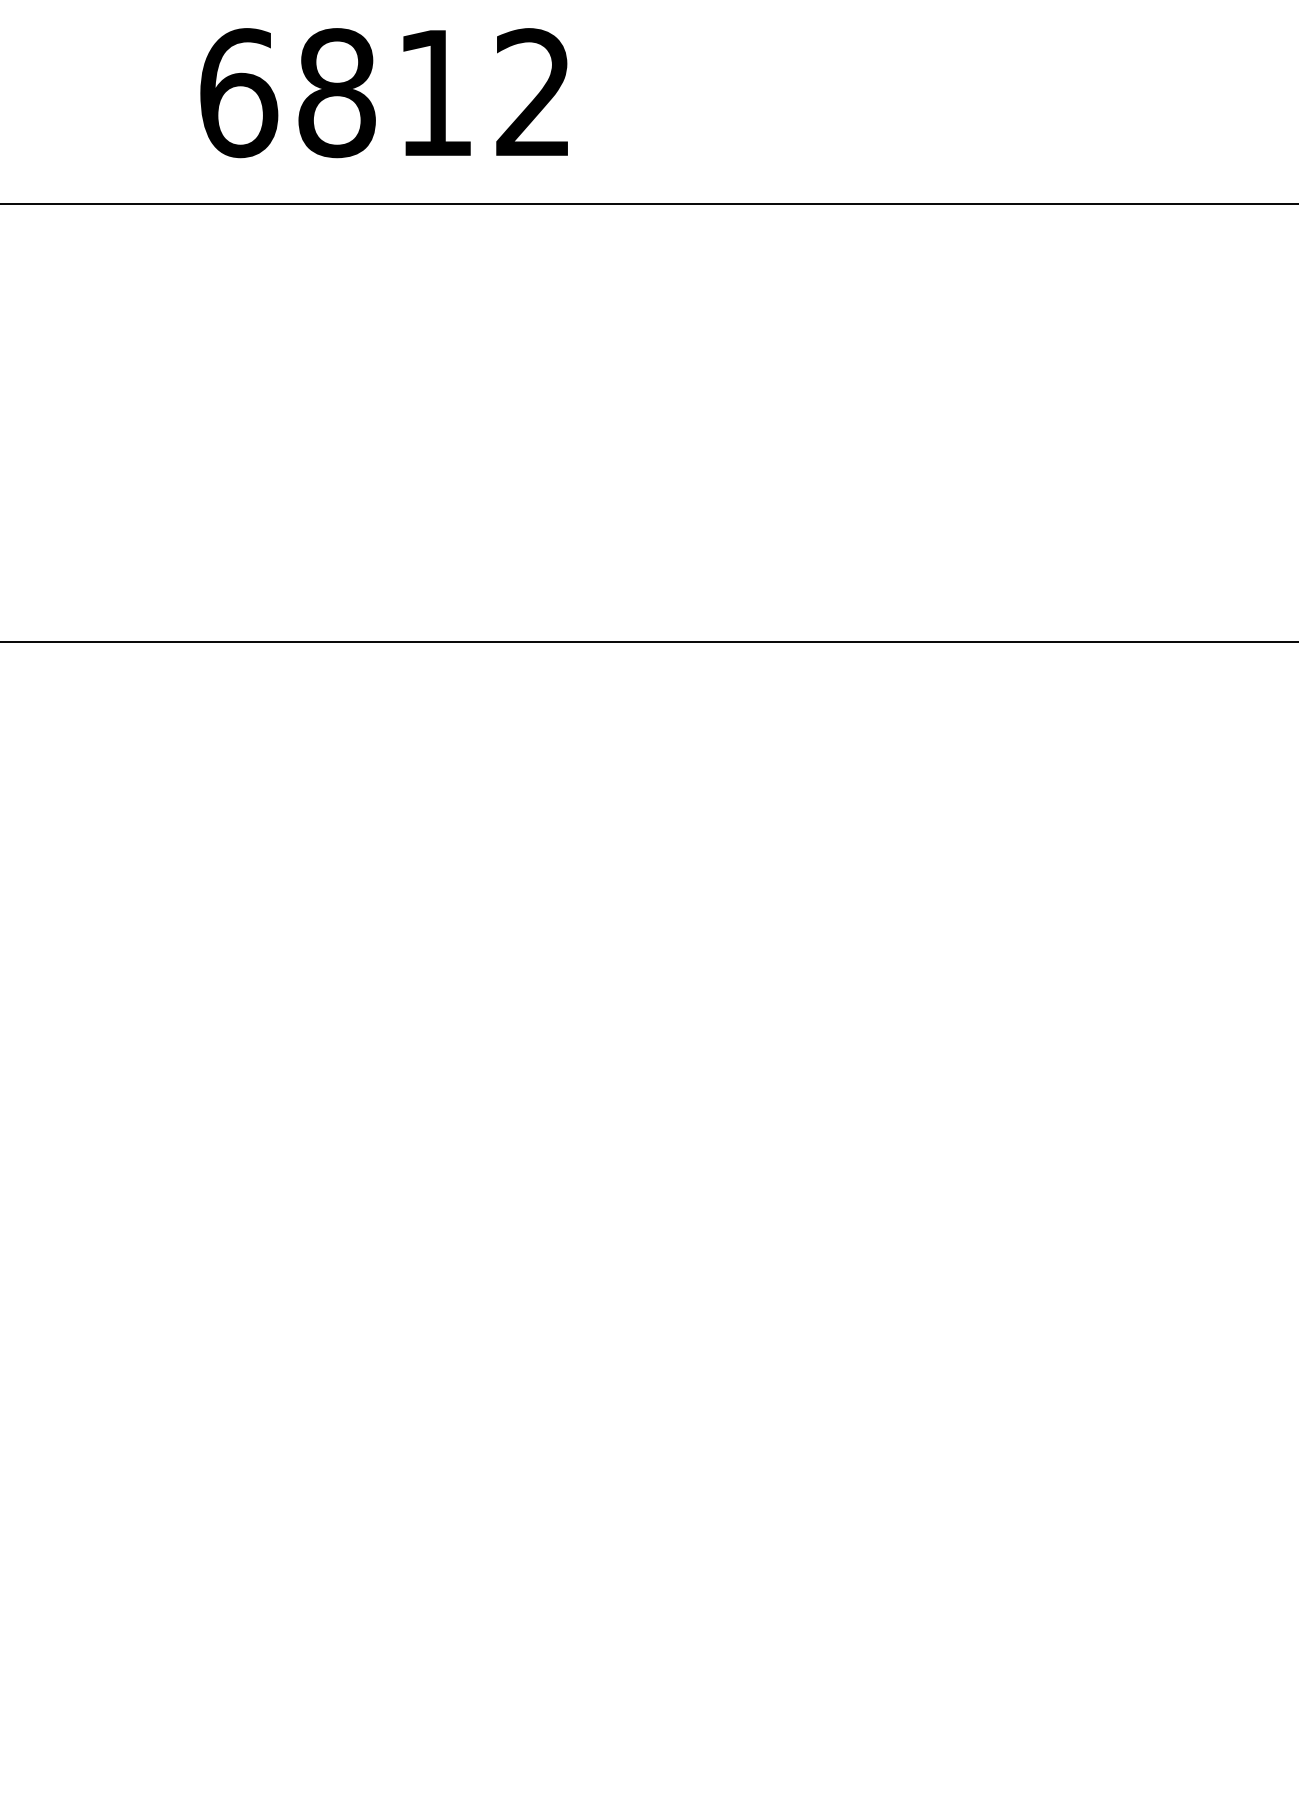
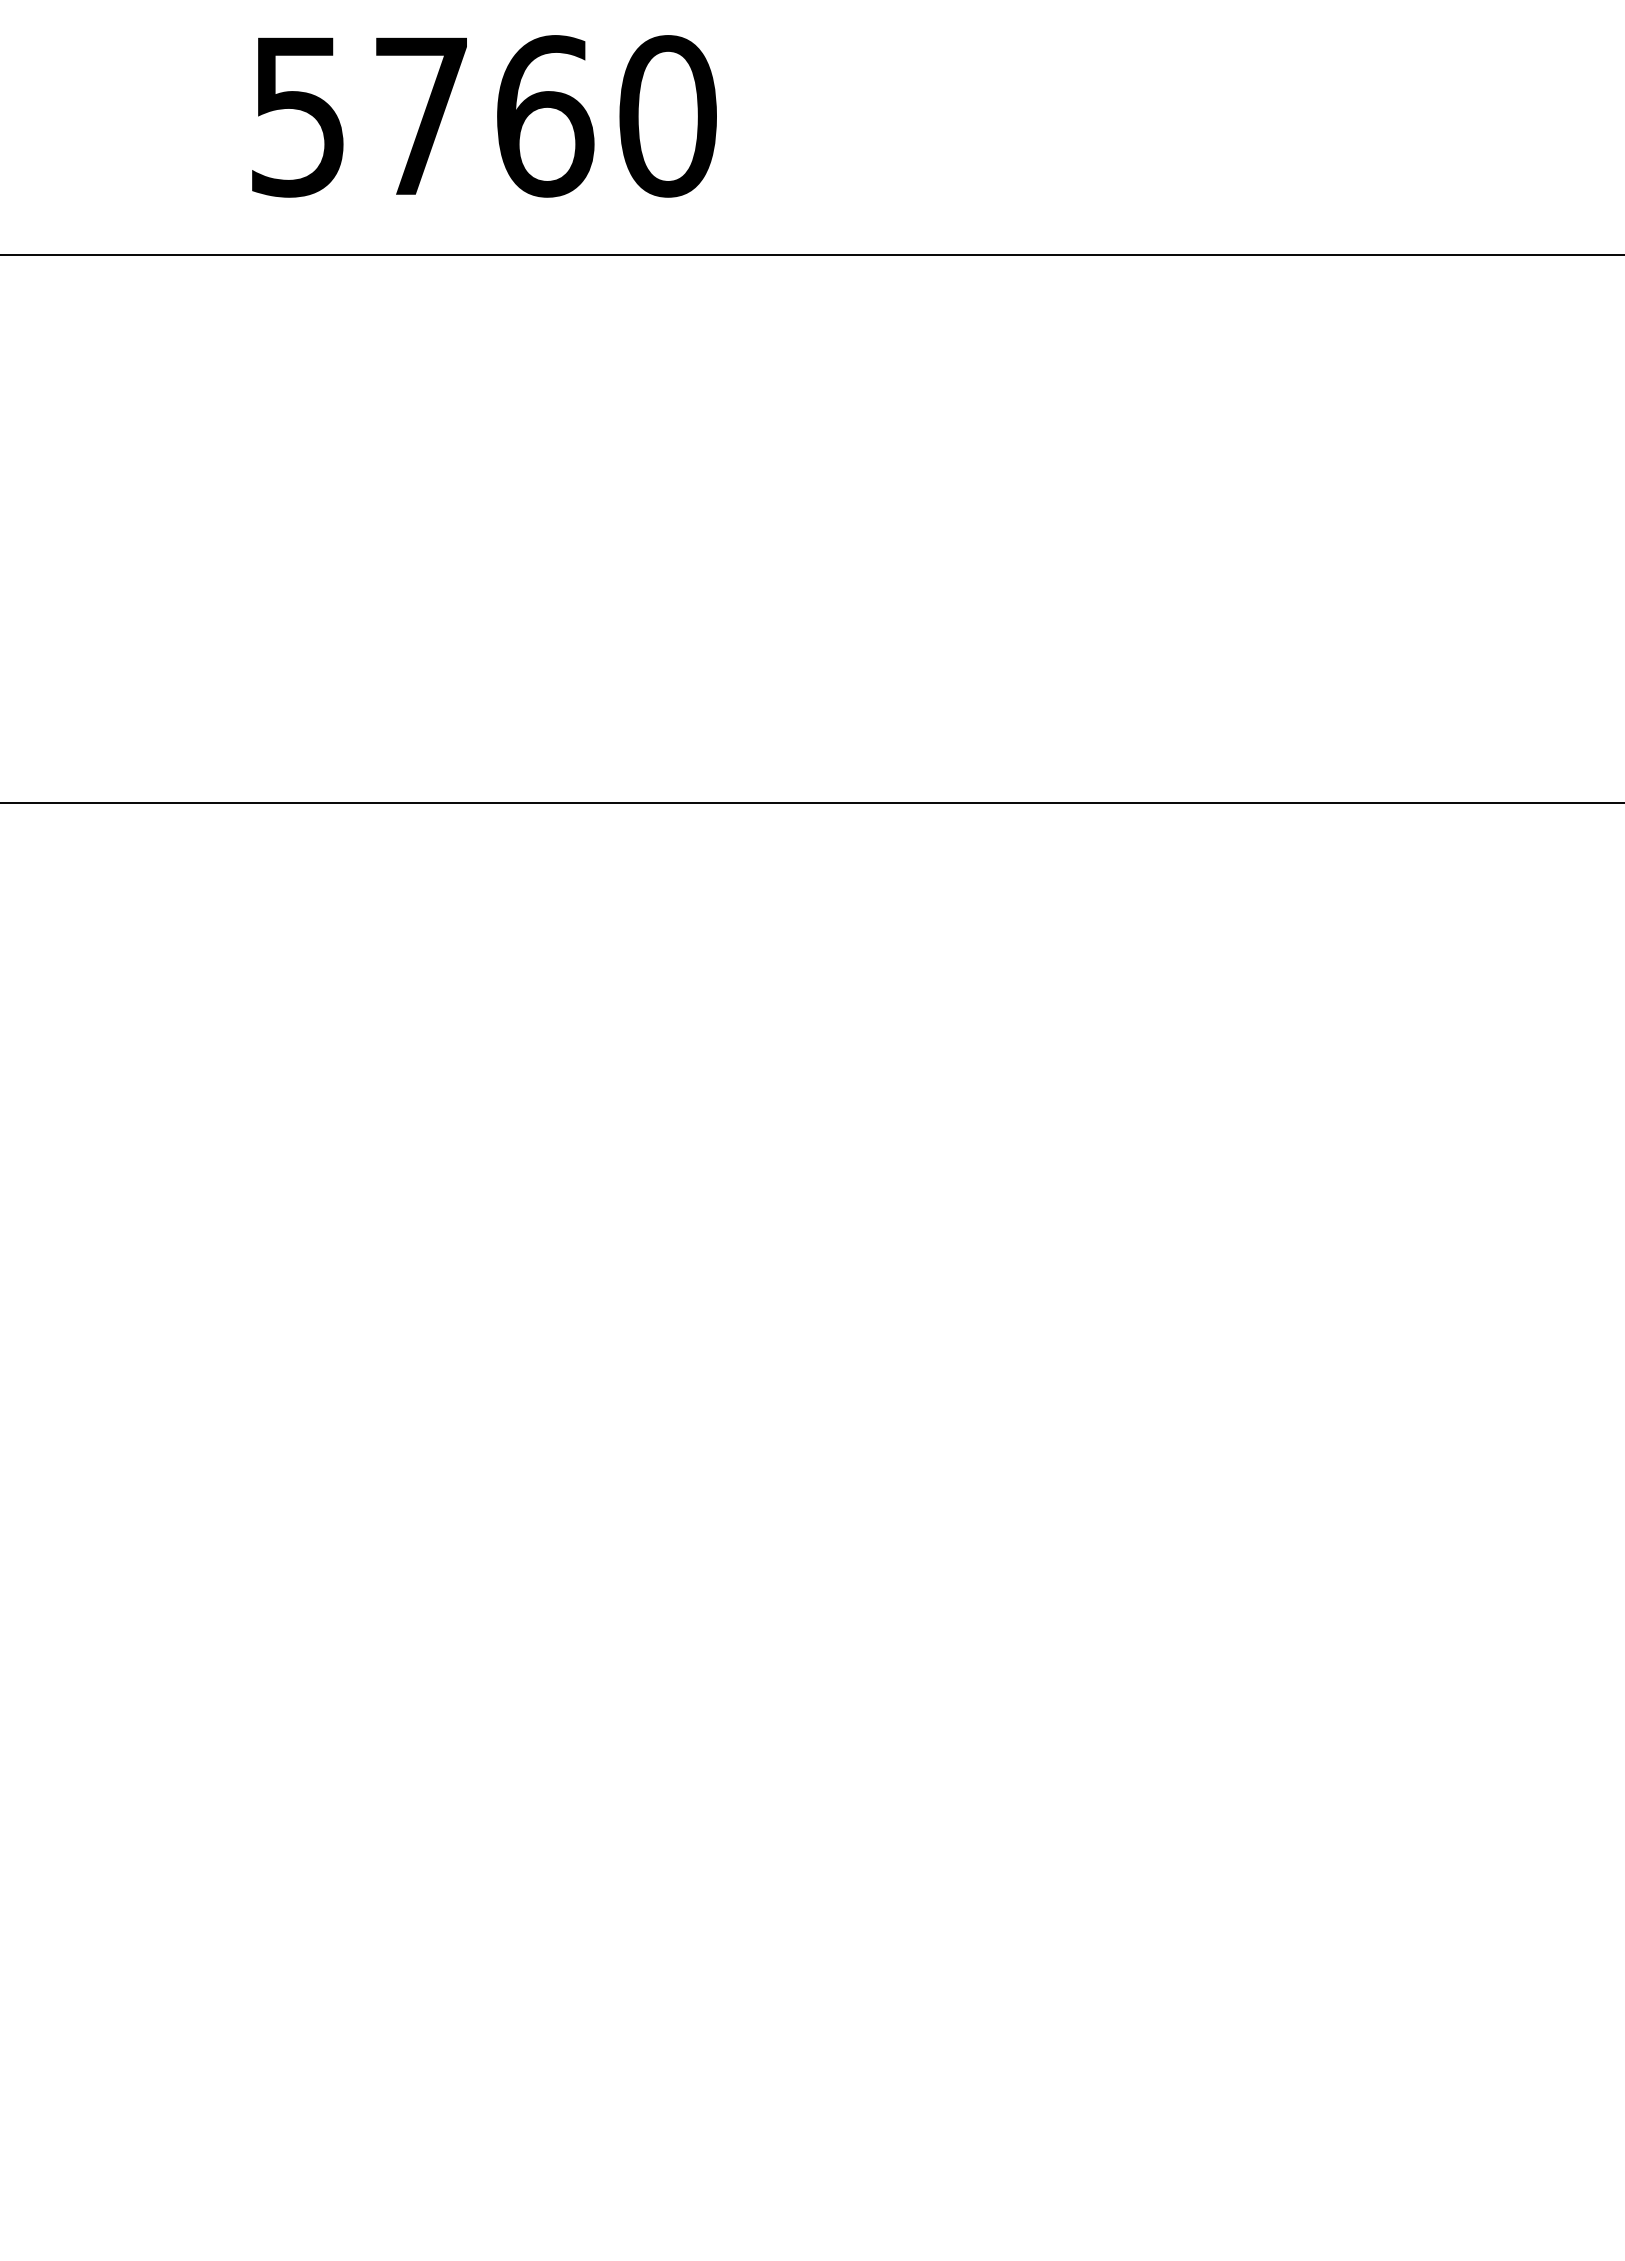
text: (386, 93) -> (483, 116), 6812 -> 5760

